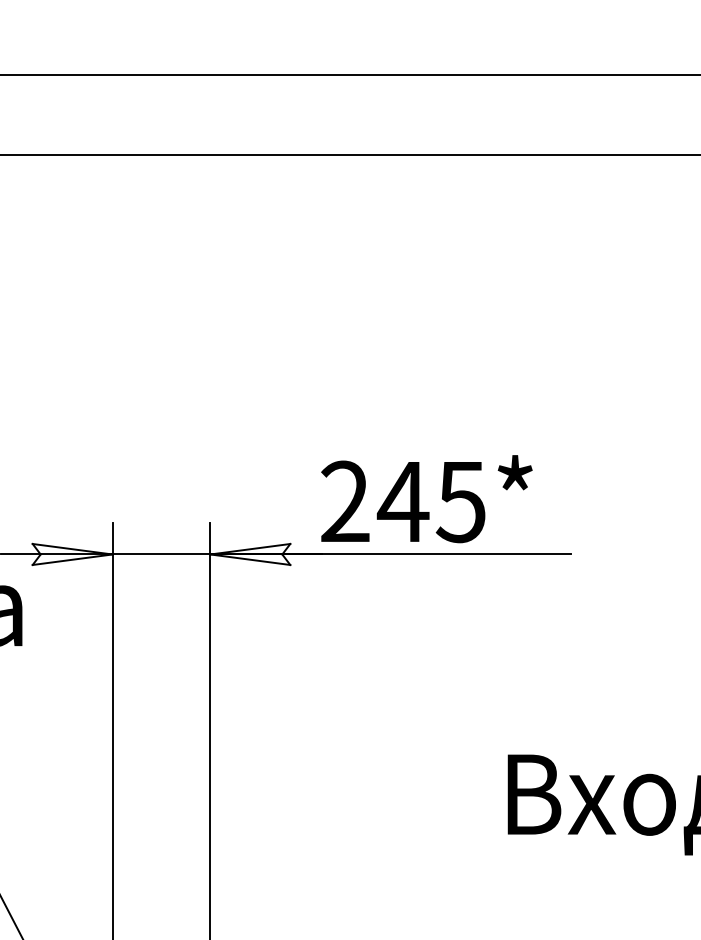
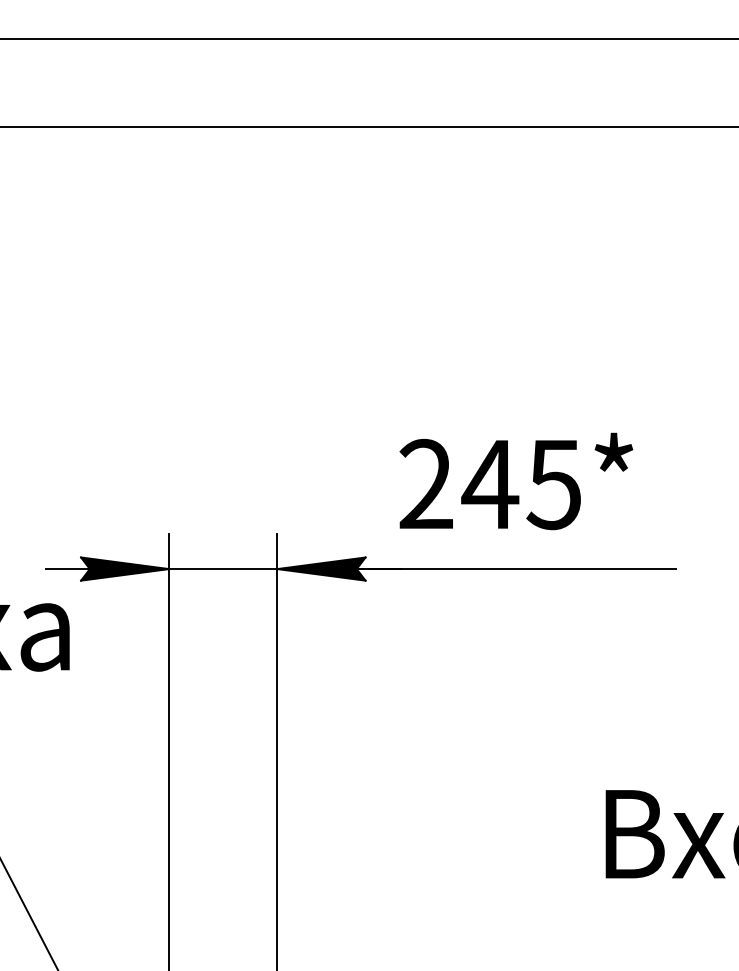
text: (426, 499) -> (515, 481), moved
fill: (72, 553) -> (125, 567), added
fill: (250, 553) -> (321, 567), added

